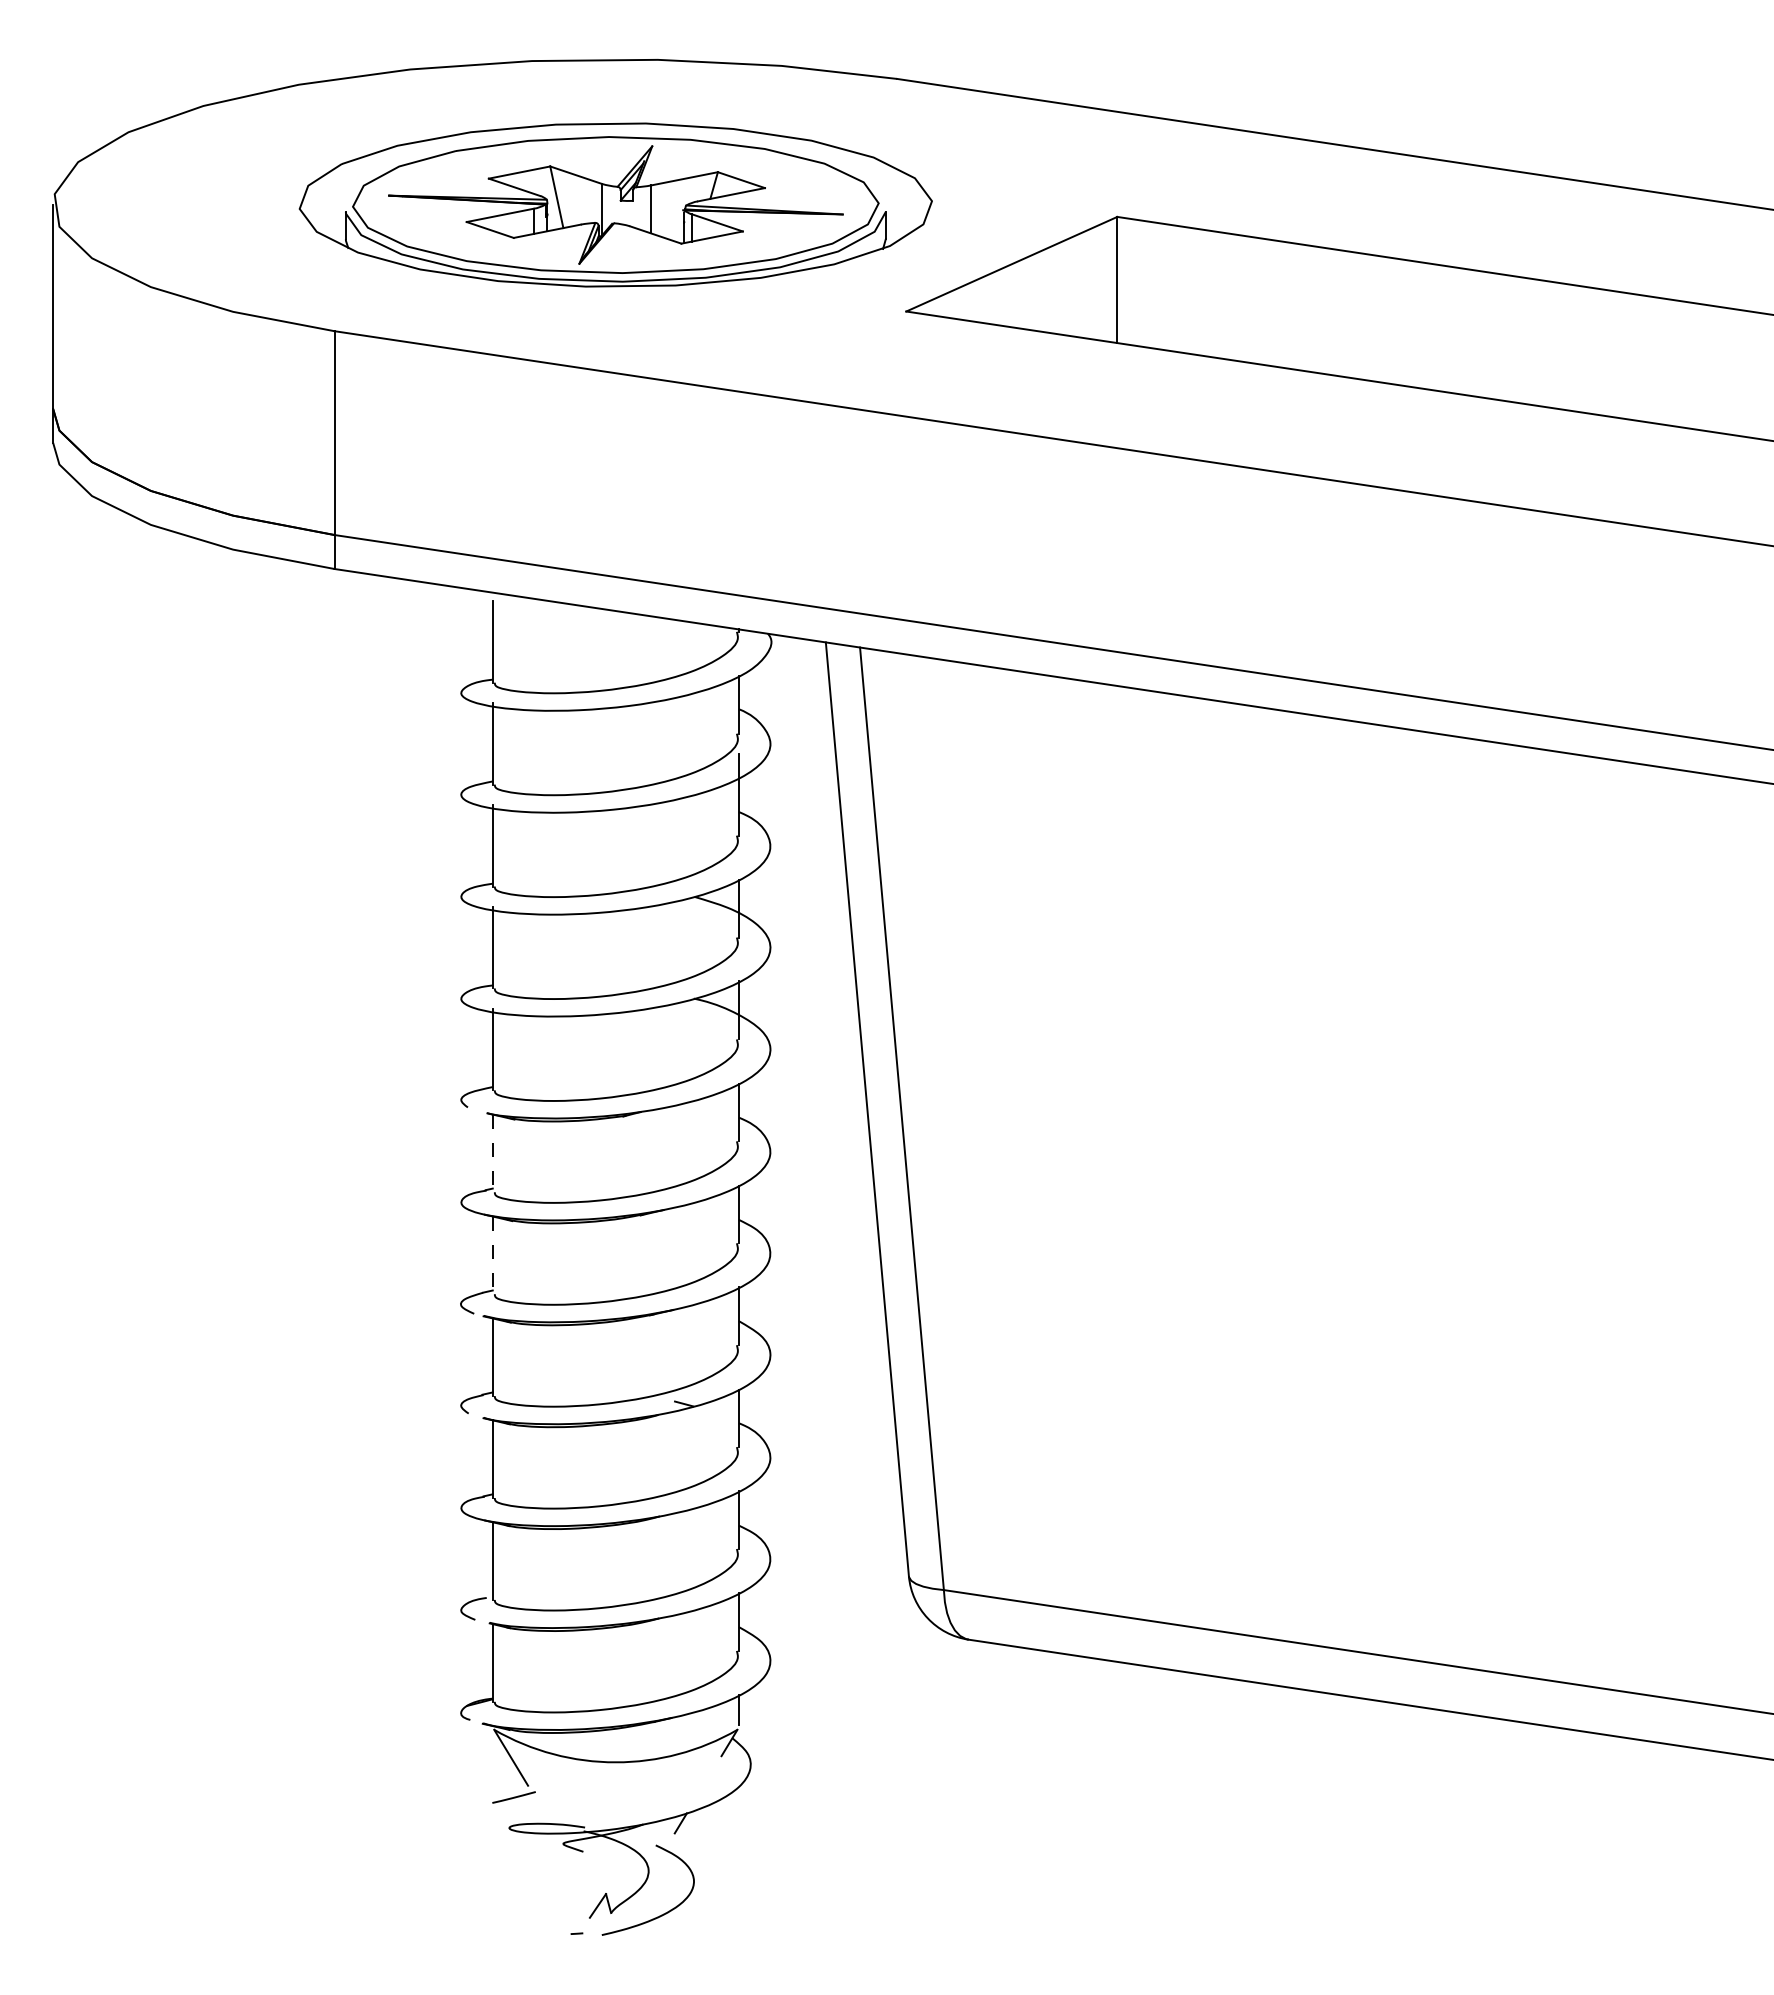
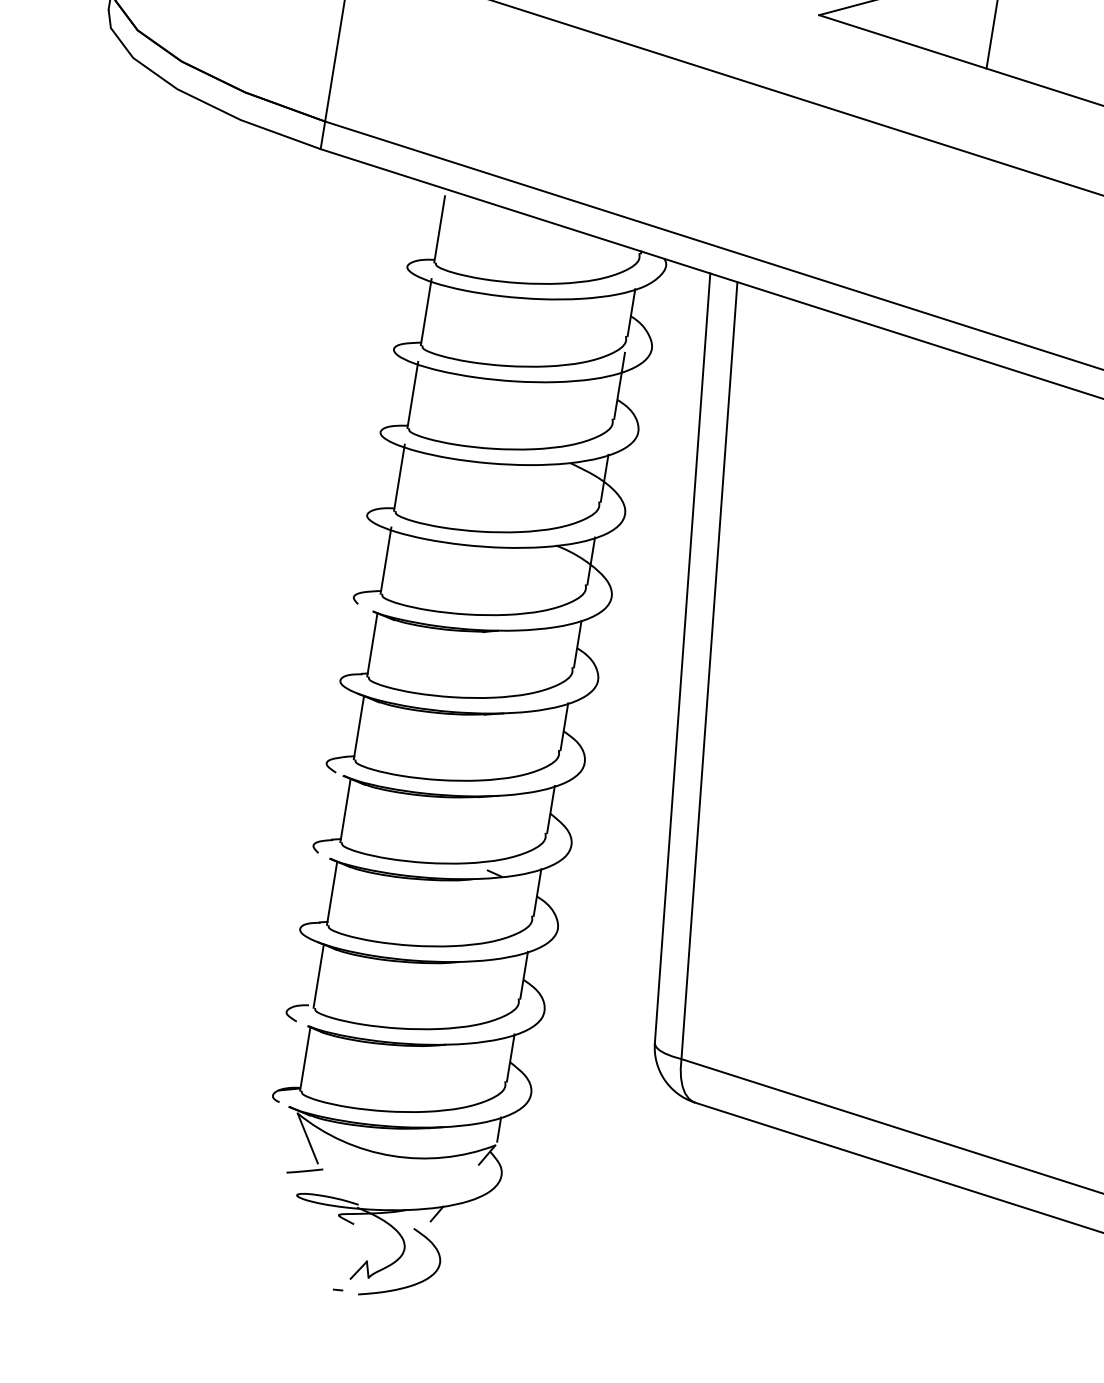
line: (492, 1153) -> (372, 644), dashed -> solid
line: (492, 1255) -> (358, 727), dashed -> solid

